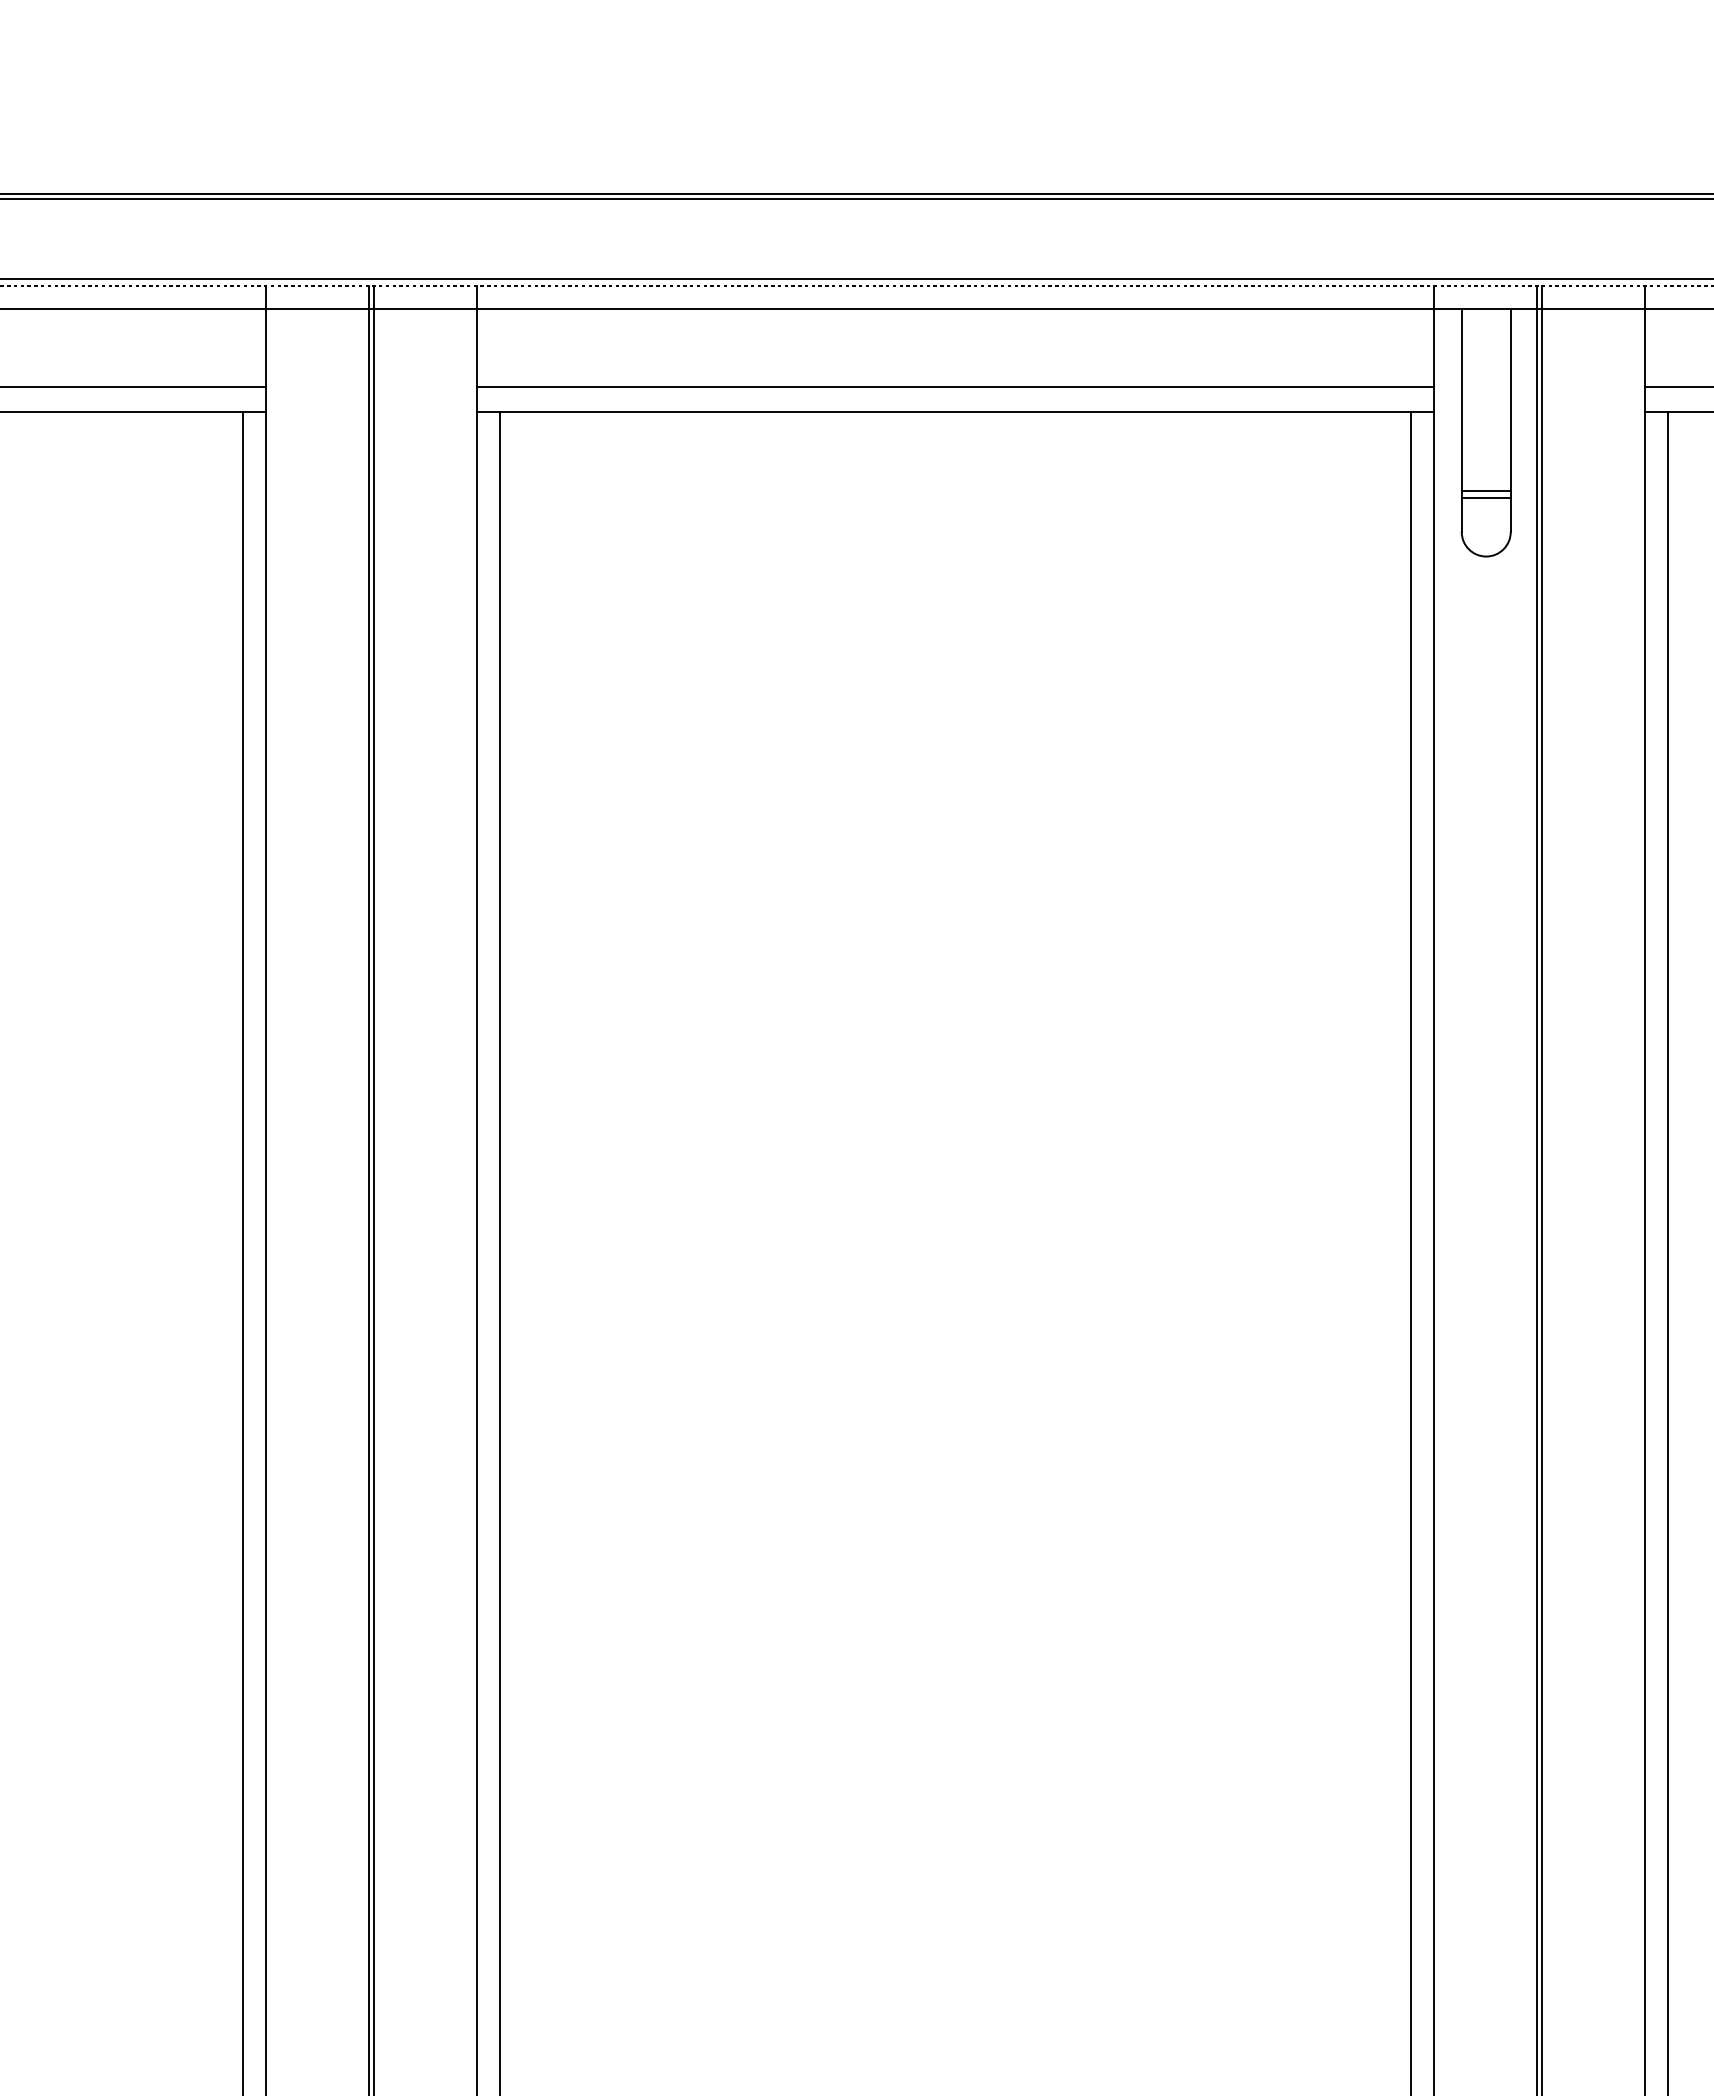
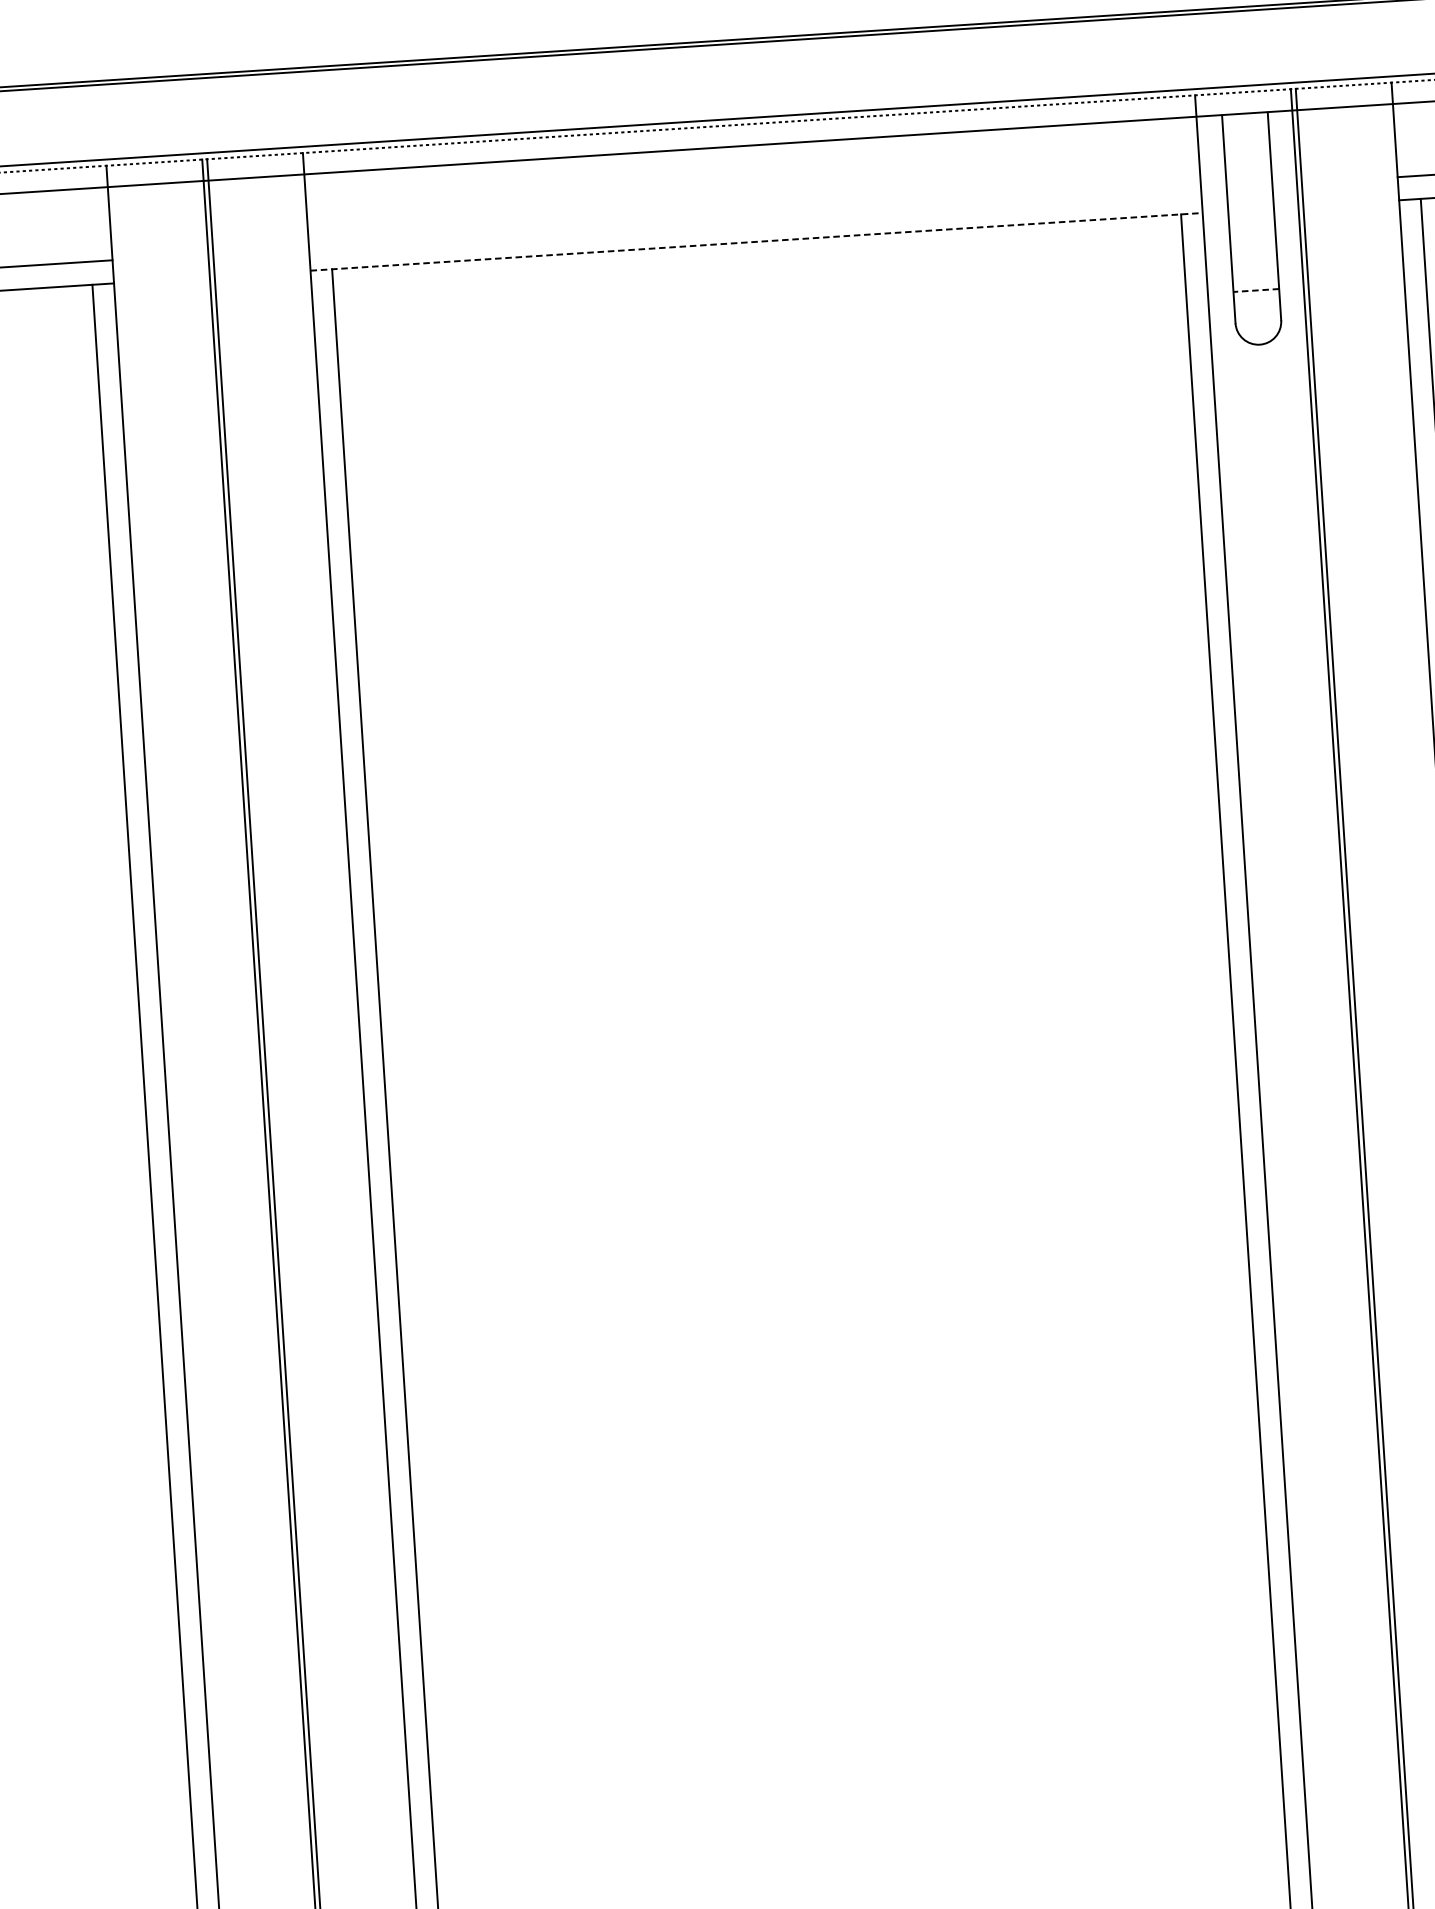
line: (955, 387) -> (755, 219), removed
line: (955, 411) -> (756, 241), solid -> dashed
line: (1485, 490) -> (1255, 283), removed
line: (1486, 498) -> (1256, 290), solid -> dashed

